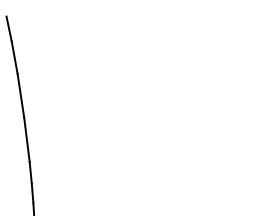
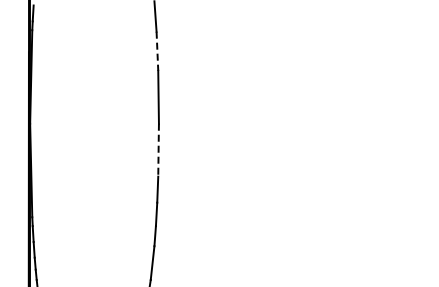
line: (14, 58) -> (157, 51), solid -> dashed
line: (26, 140) -> (158, 150), solid -> dashed

